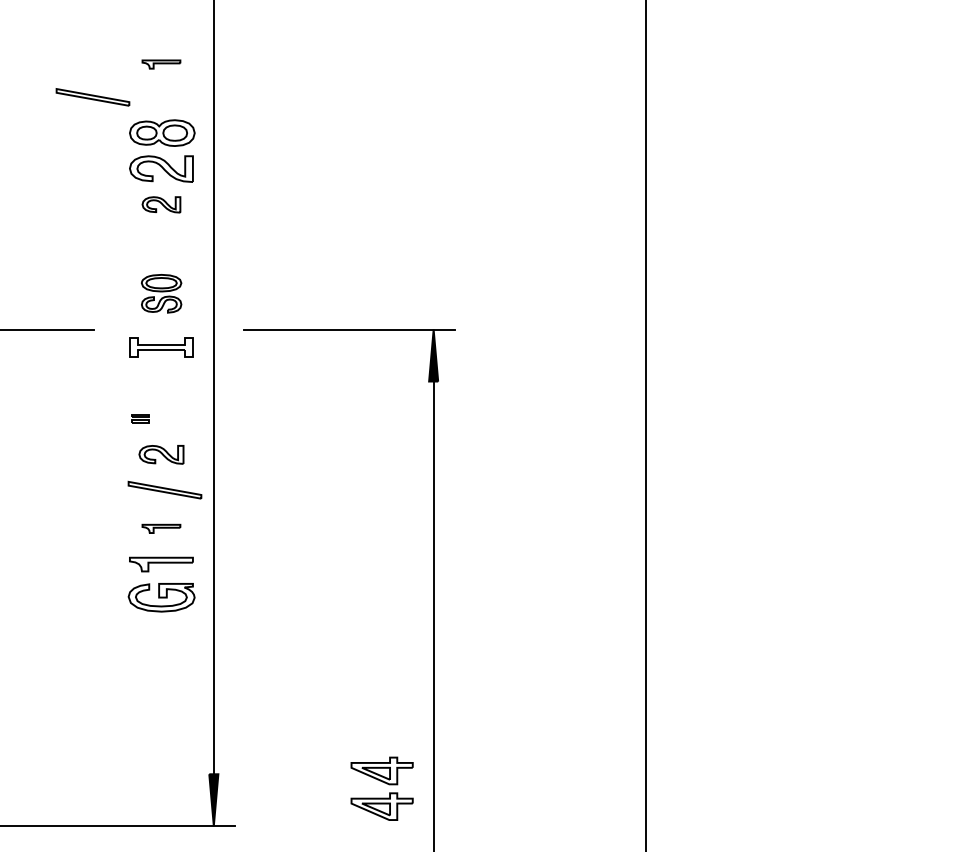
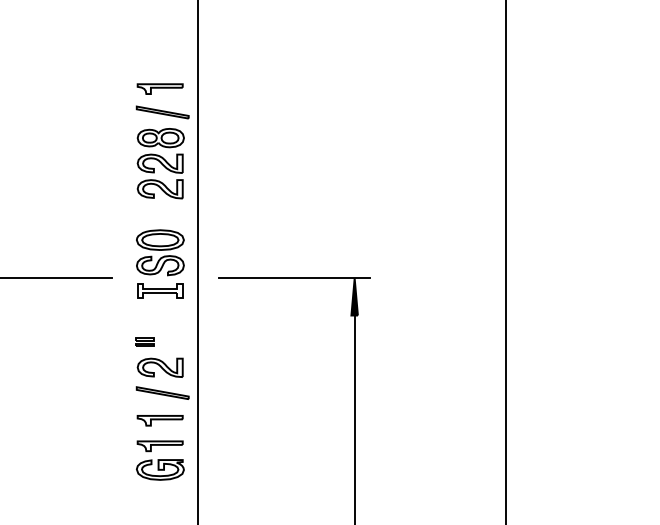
part: (161, 64) -> (160, 89), size x1.67
part: (92, 97) -> (162, 112), moved
part: (161, 204) -> (160, 189), size x1.67
part: (161, 293) -> (160, 252), size x1.67
part: (140, 418) -> (145, 341), size x1.43
part: (161, 454) -> (160, 367), size x1.43
part: (161, 528) -> (160, 420), size x1.67

